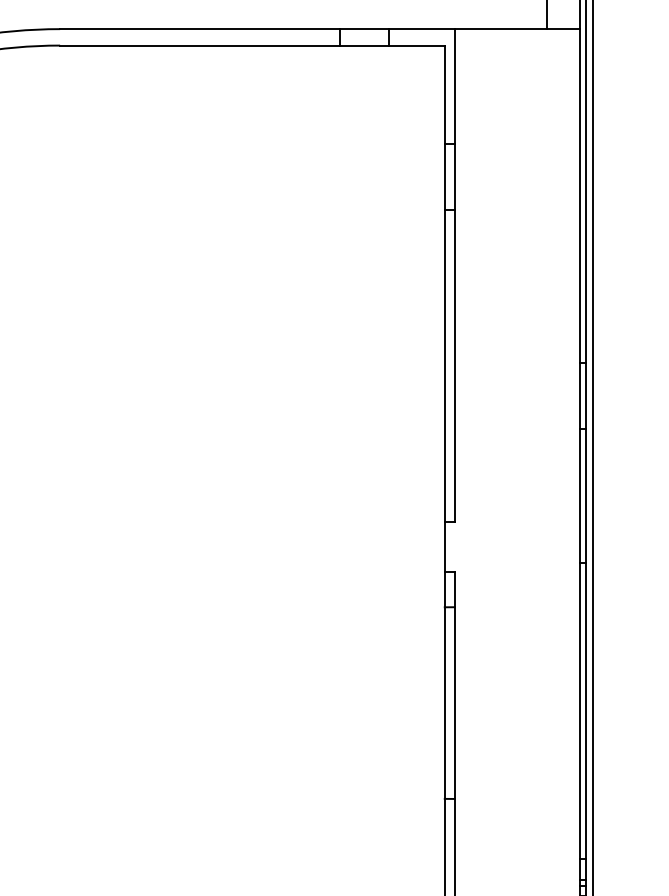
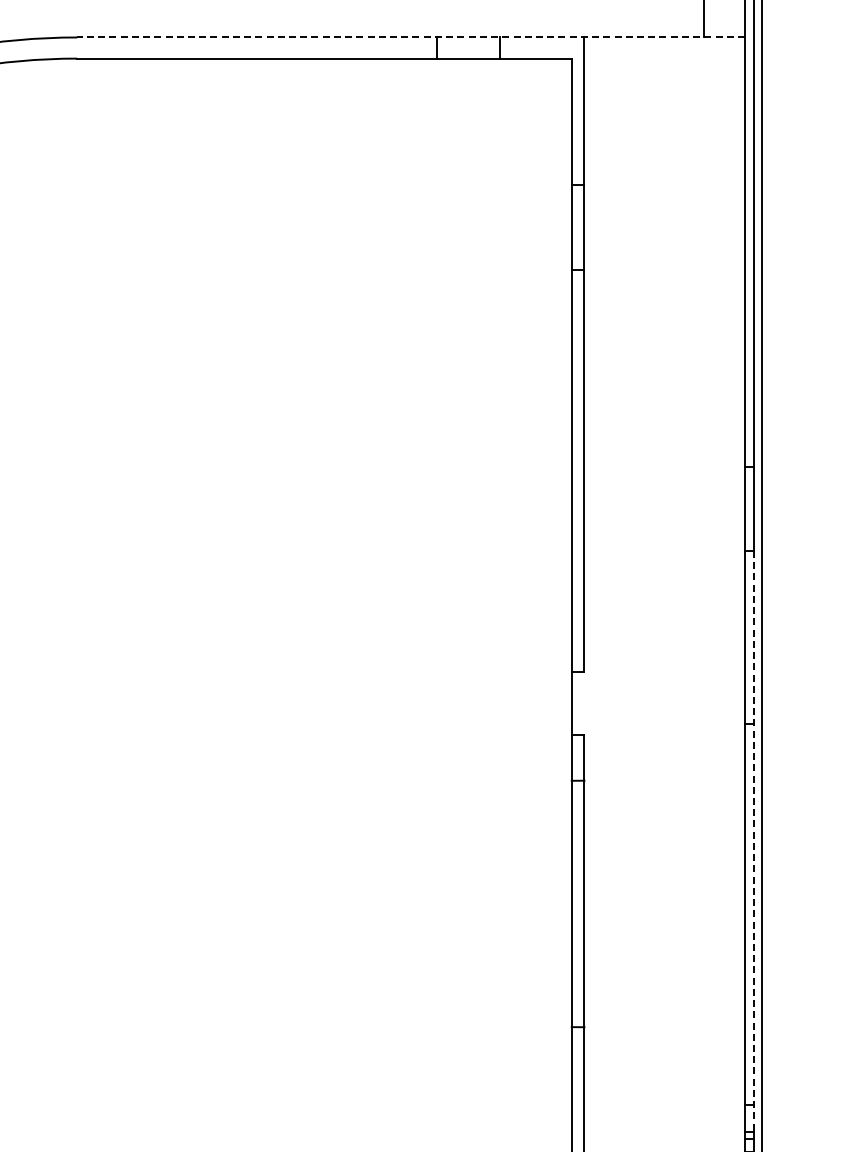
line: (320, 29) -> (411, 37), solid -> dashed
line: (586, 654) -> (753, 841), solid -> dashed

